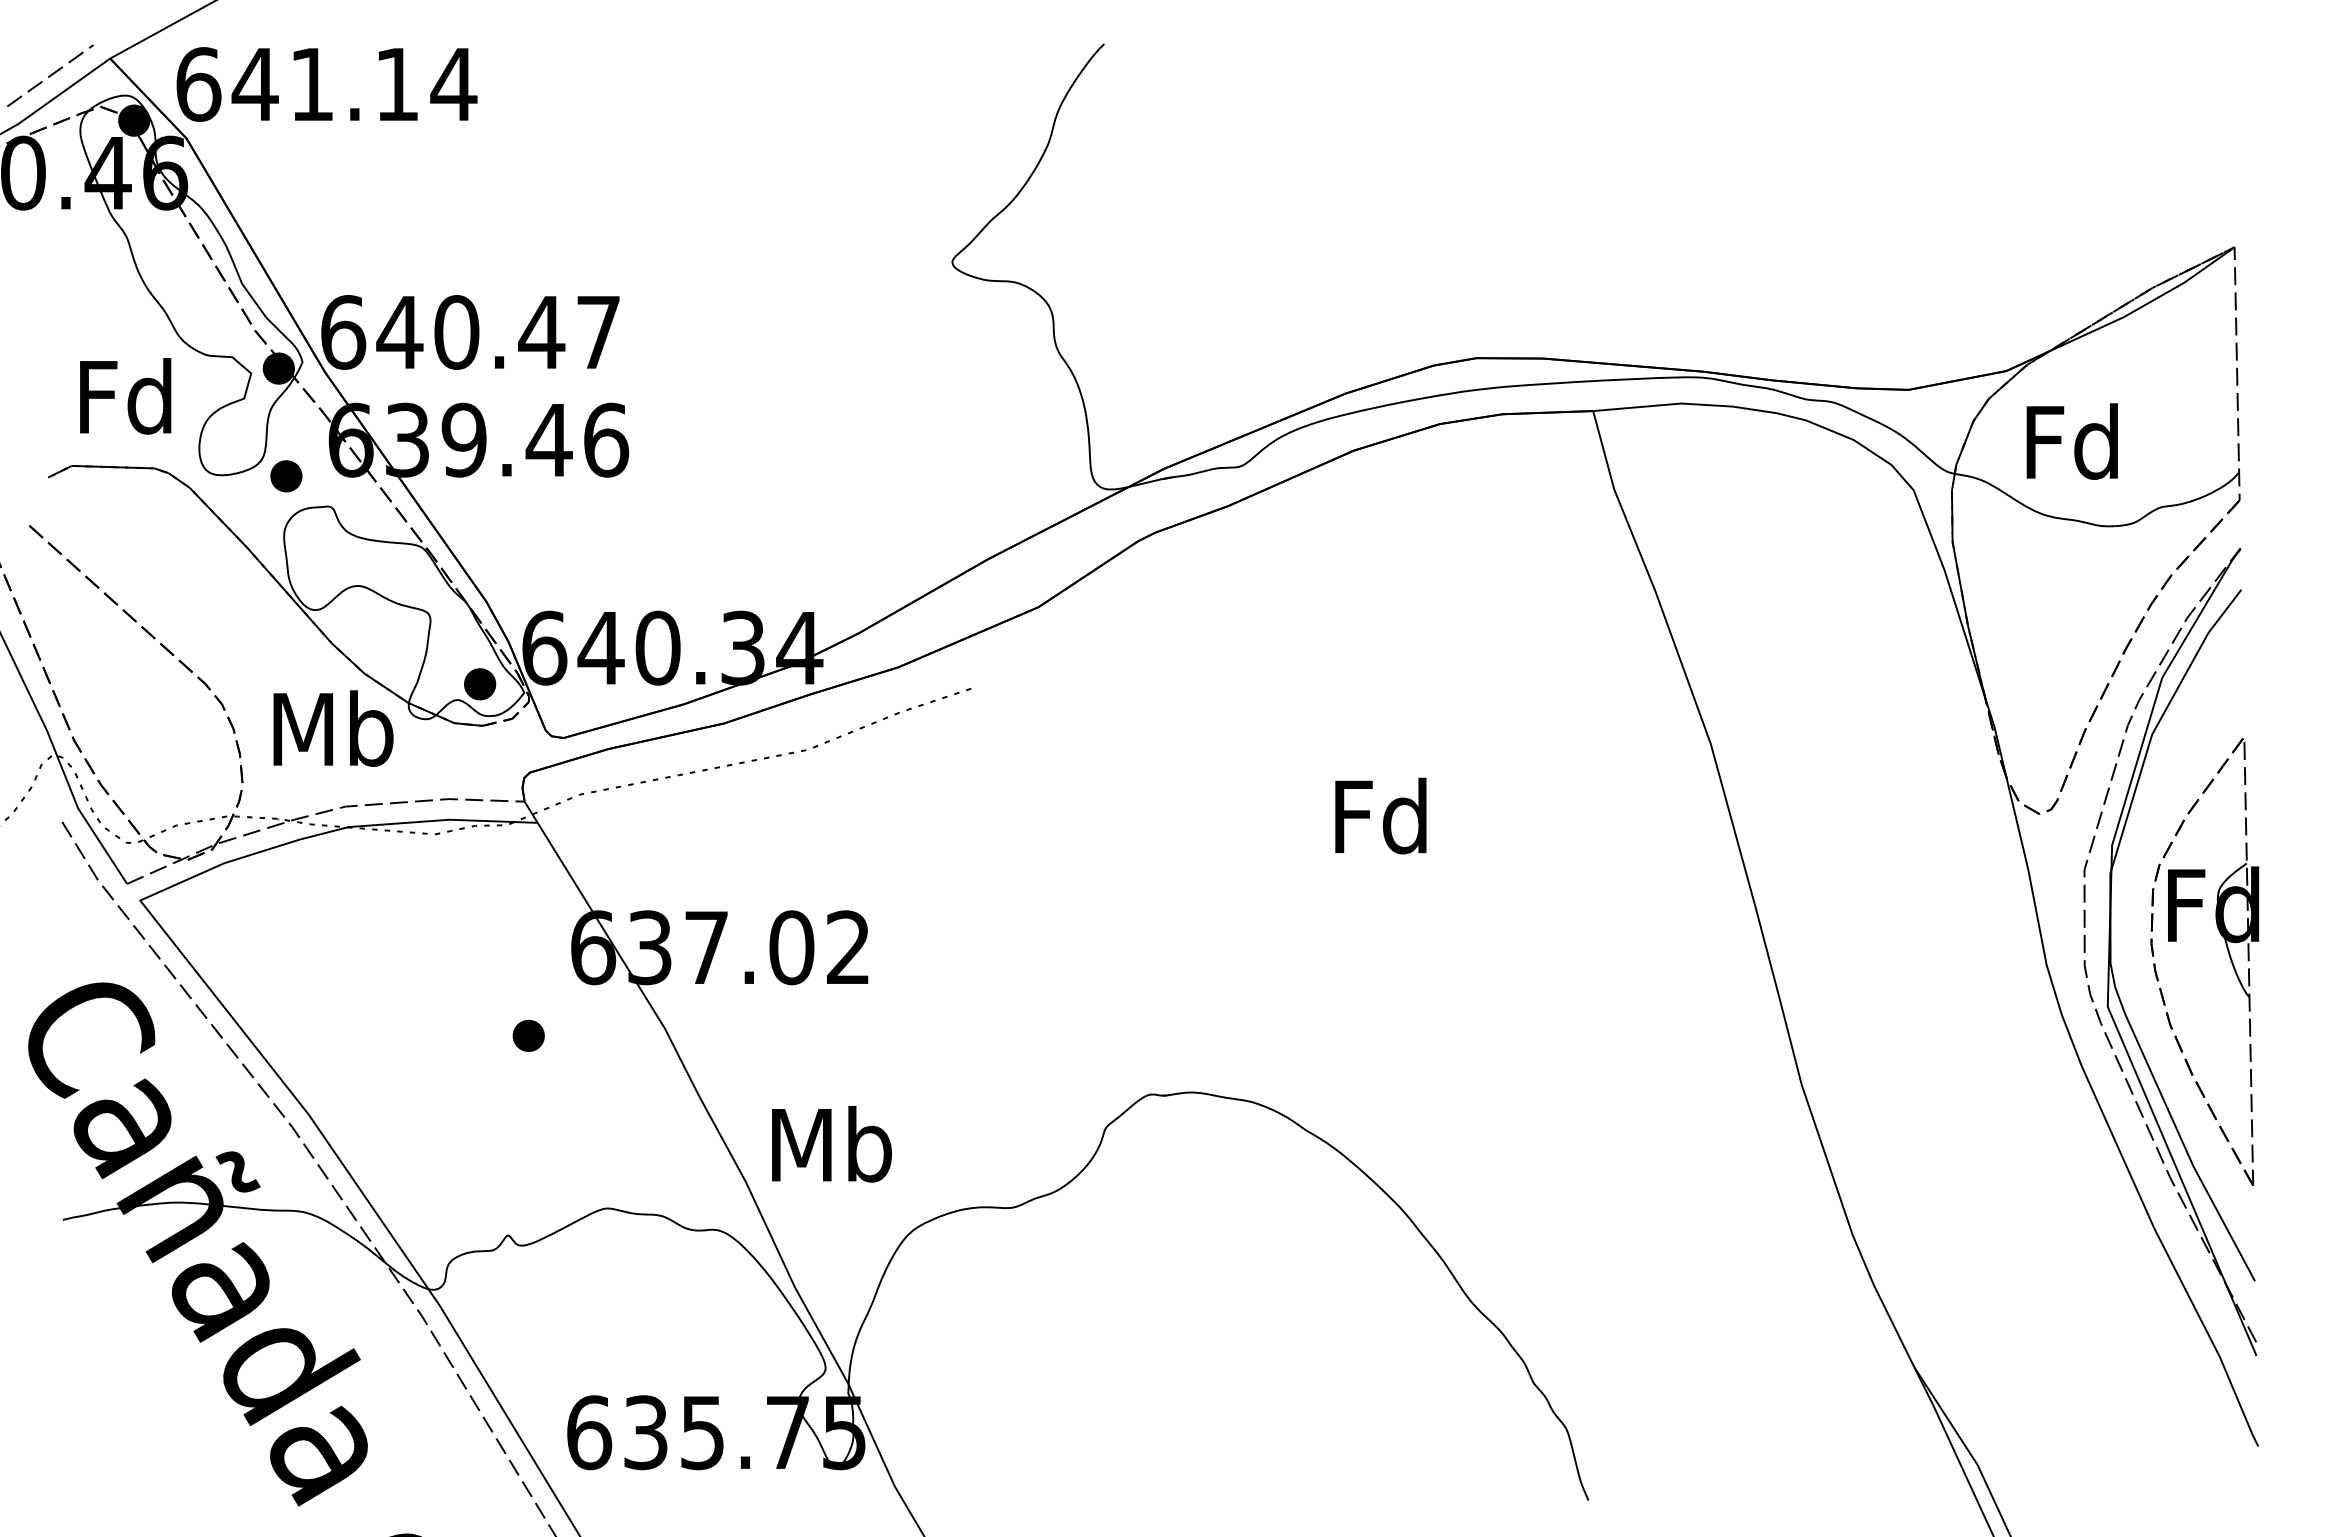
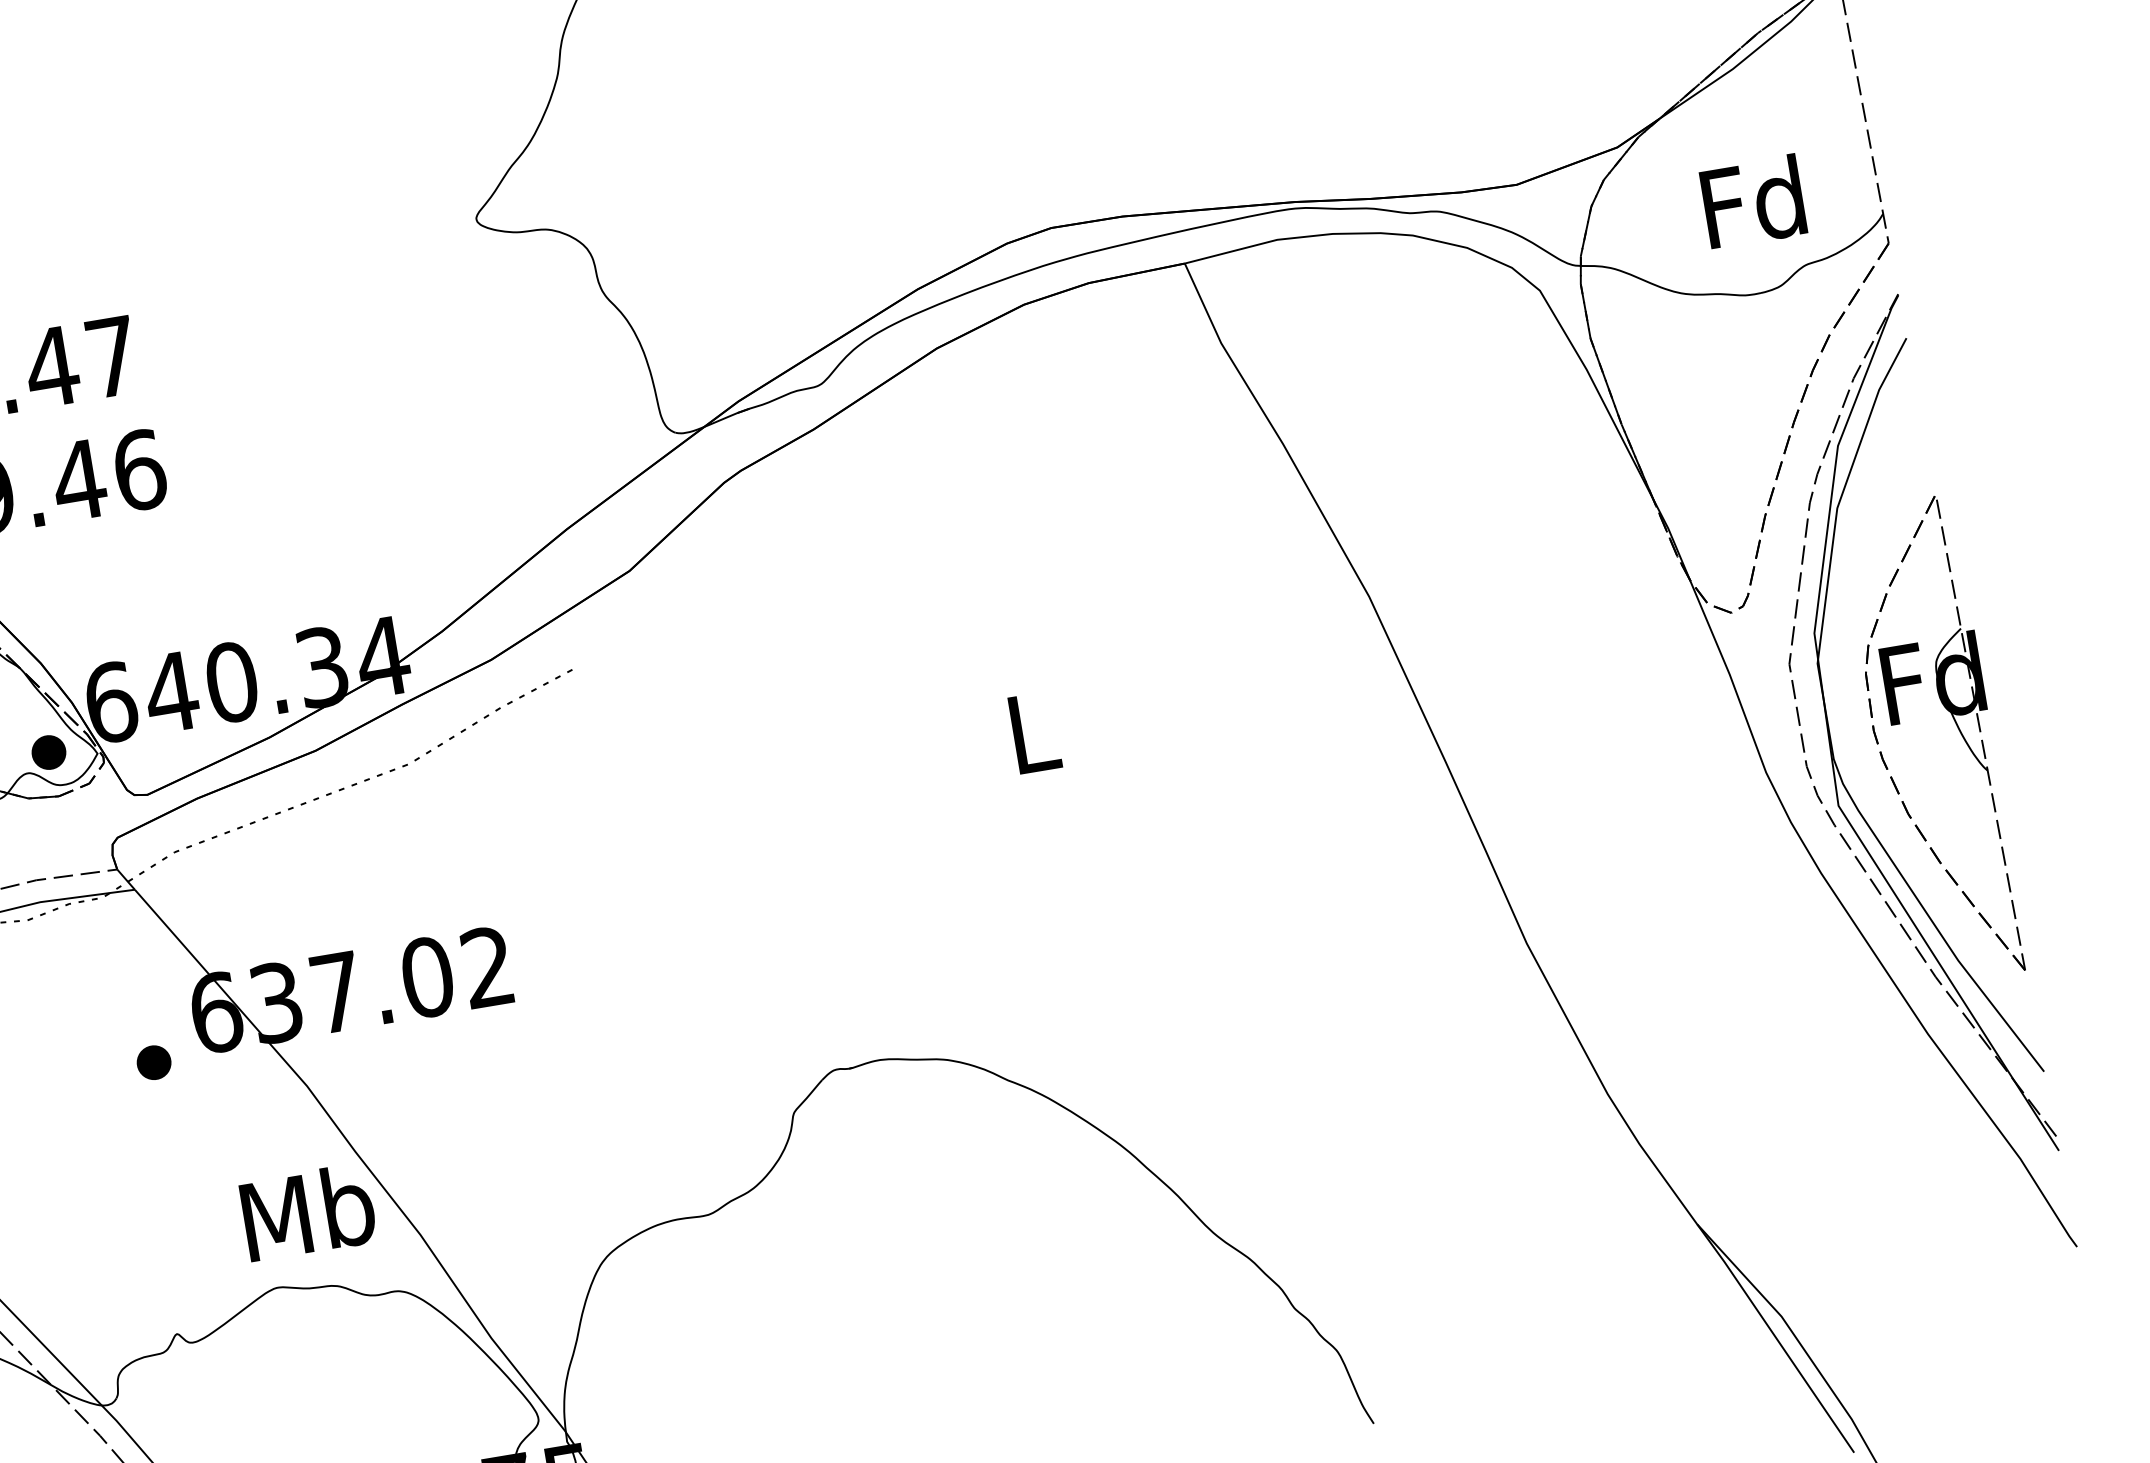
text: (2071, 441) -> (1752, 201), moved
text: (1380, 815) -> (1030, 731), Fd -> L
part: (528, 1035) -> (153, 1062), moved
text: (831, 1144) -> (307, 1212), moved

